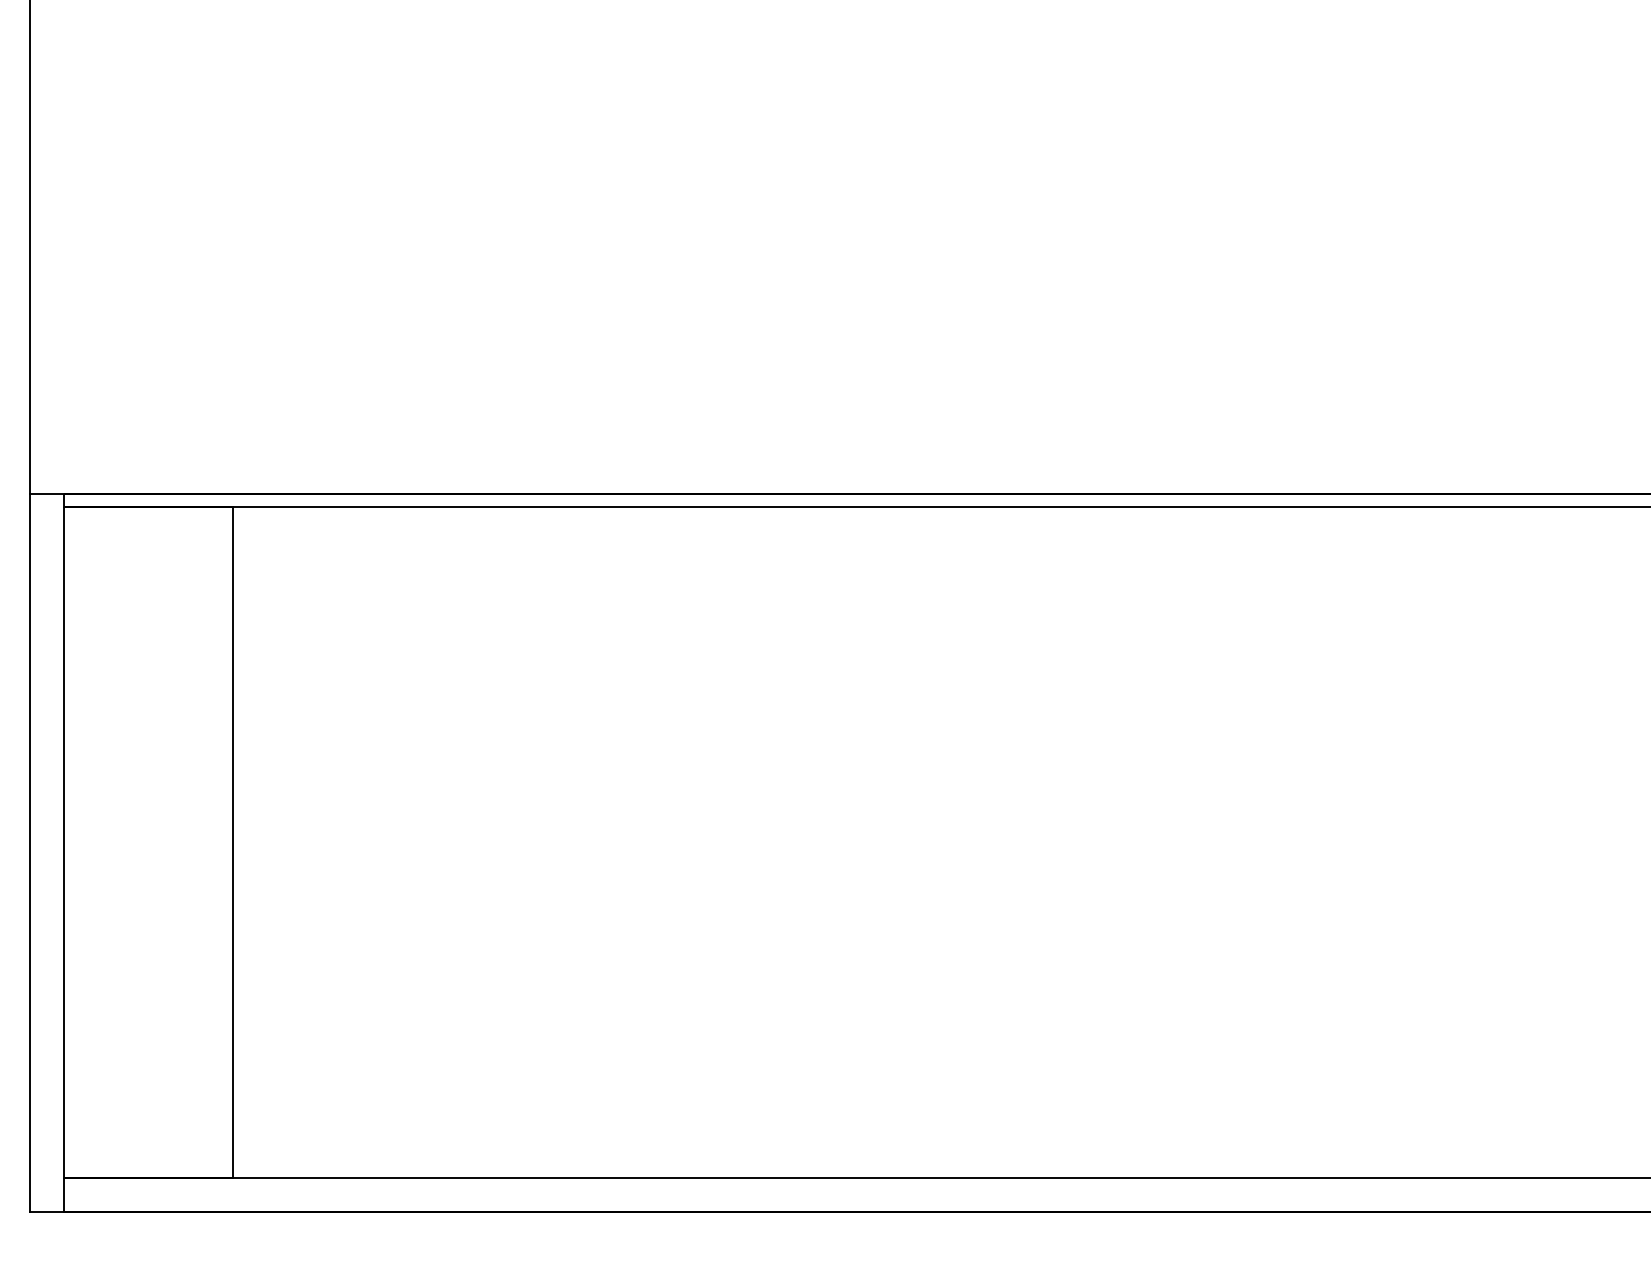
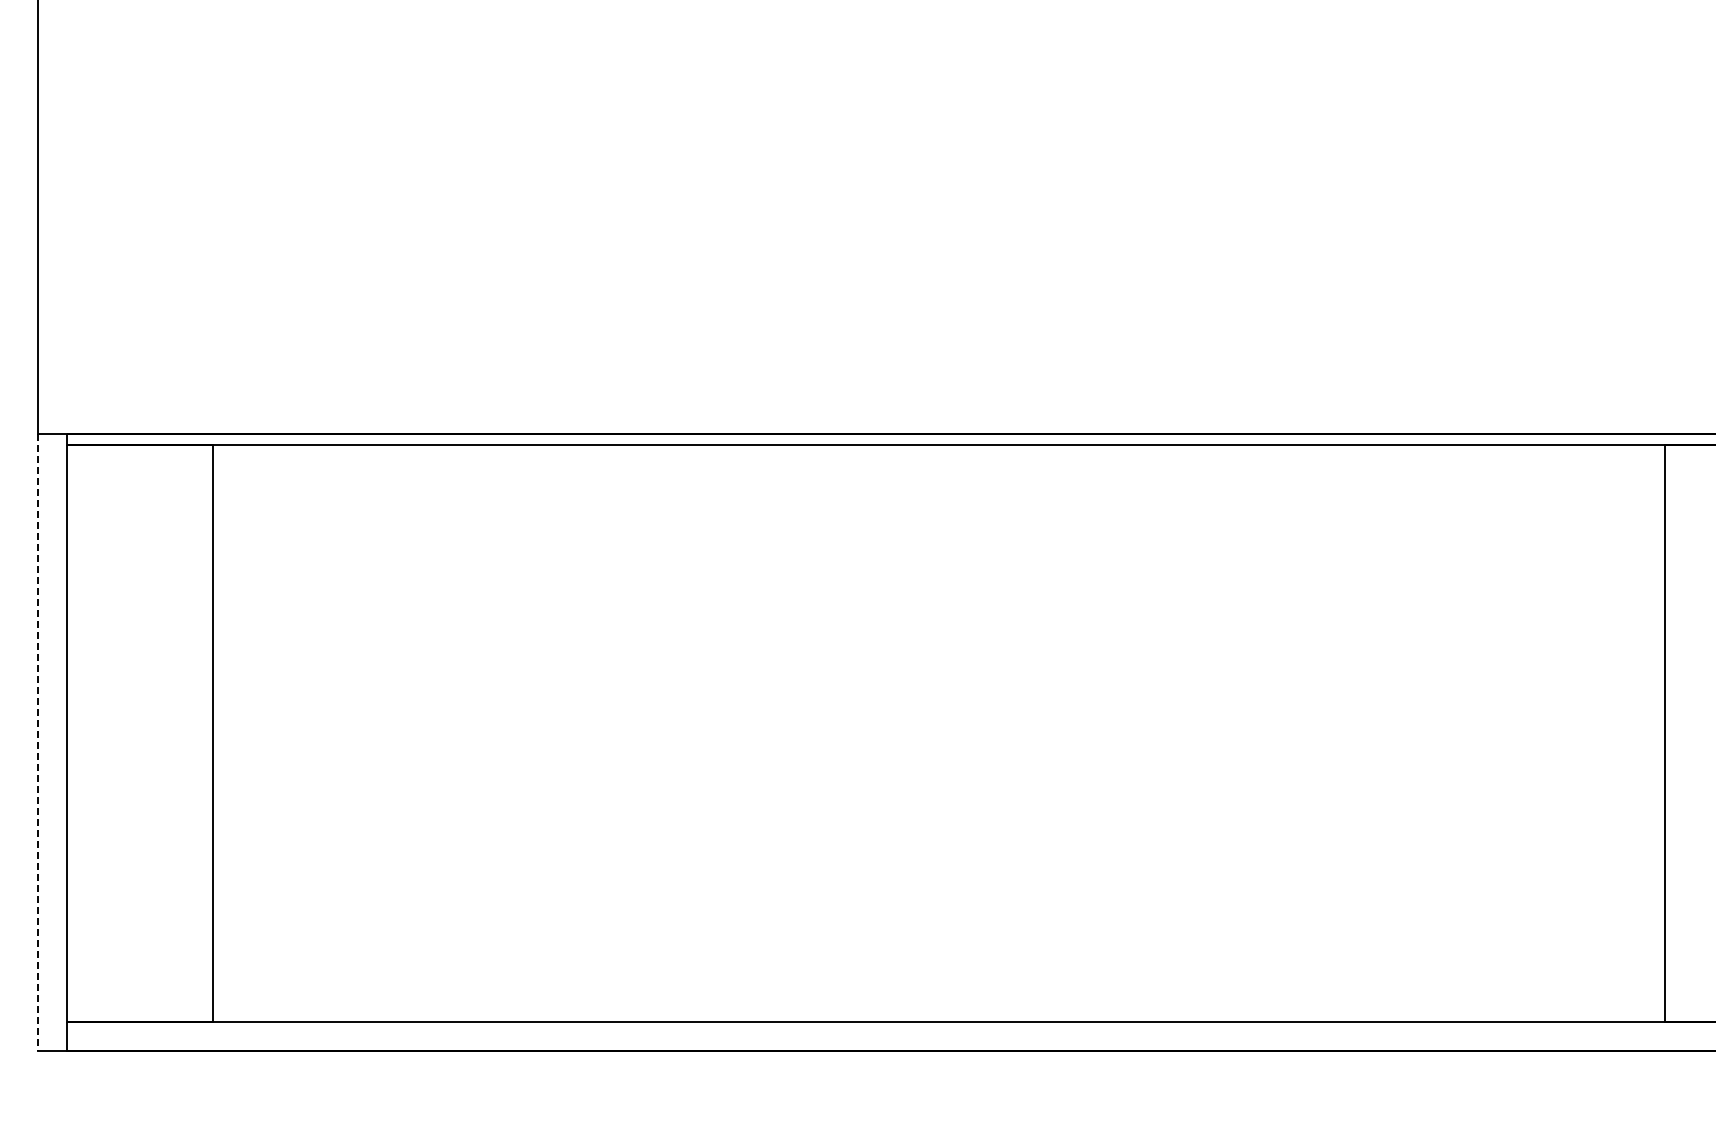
line: (30, 853) -> (38, 742), solid -> dashed

